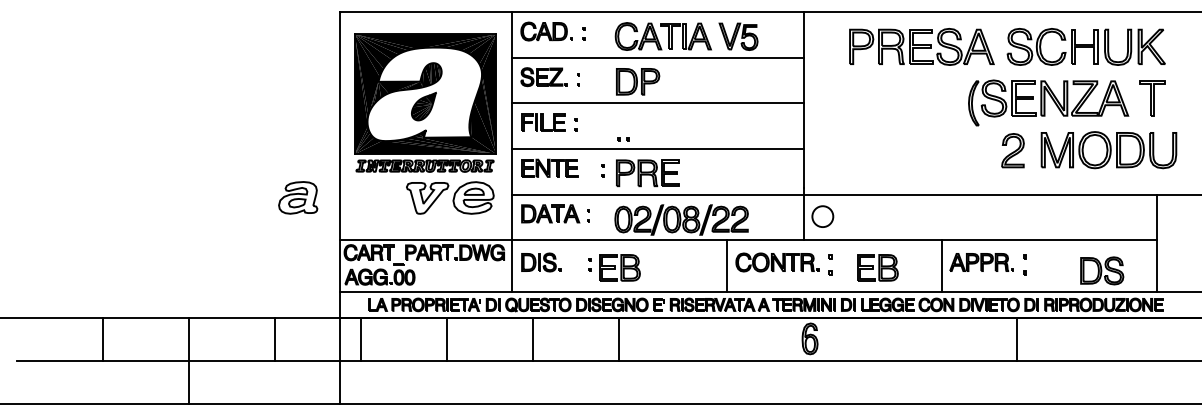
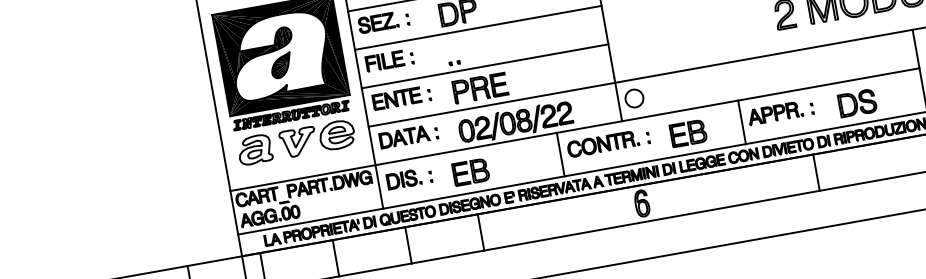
part: (602, 170) -> (429, 94), moved
part: (298, 197) -> (255, 149), moved
part: (589, 264) -> (430, 176), moved
part: (830, 264) -> (648, 137), size x0.62
part: (1024, 264) -> (811, 108), size x0.62
part: (1102, 270) -> (857, 103), moved

